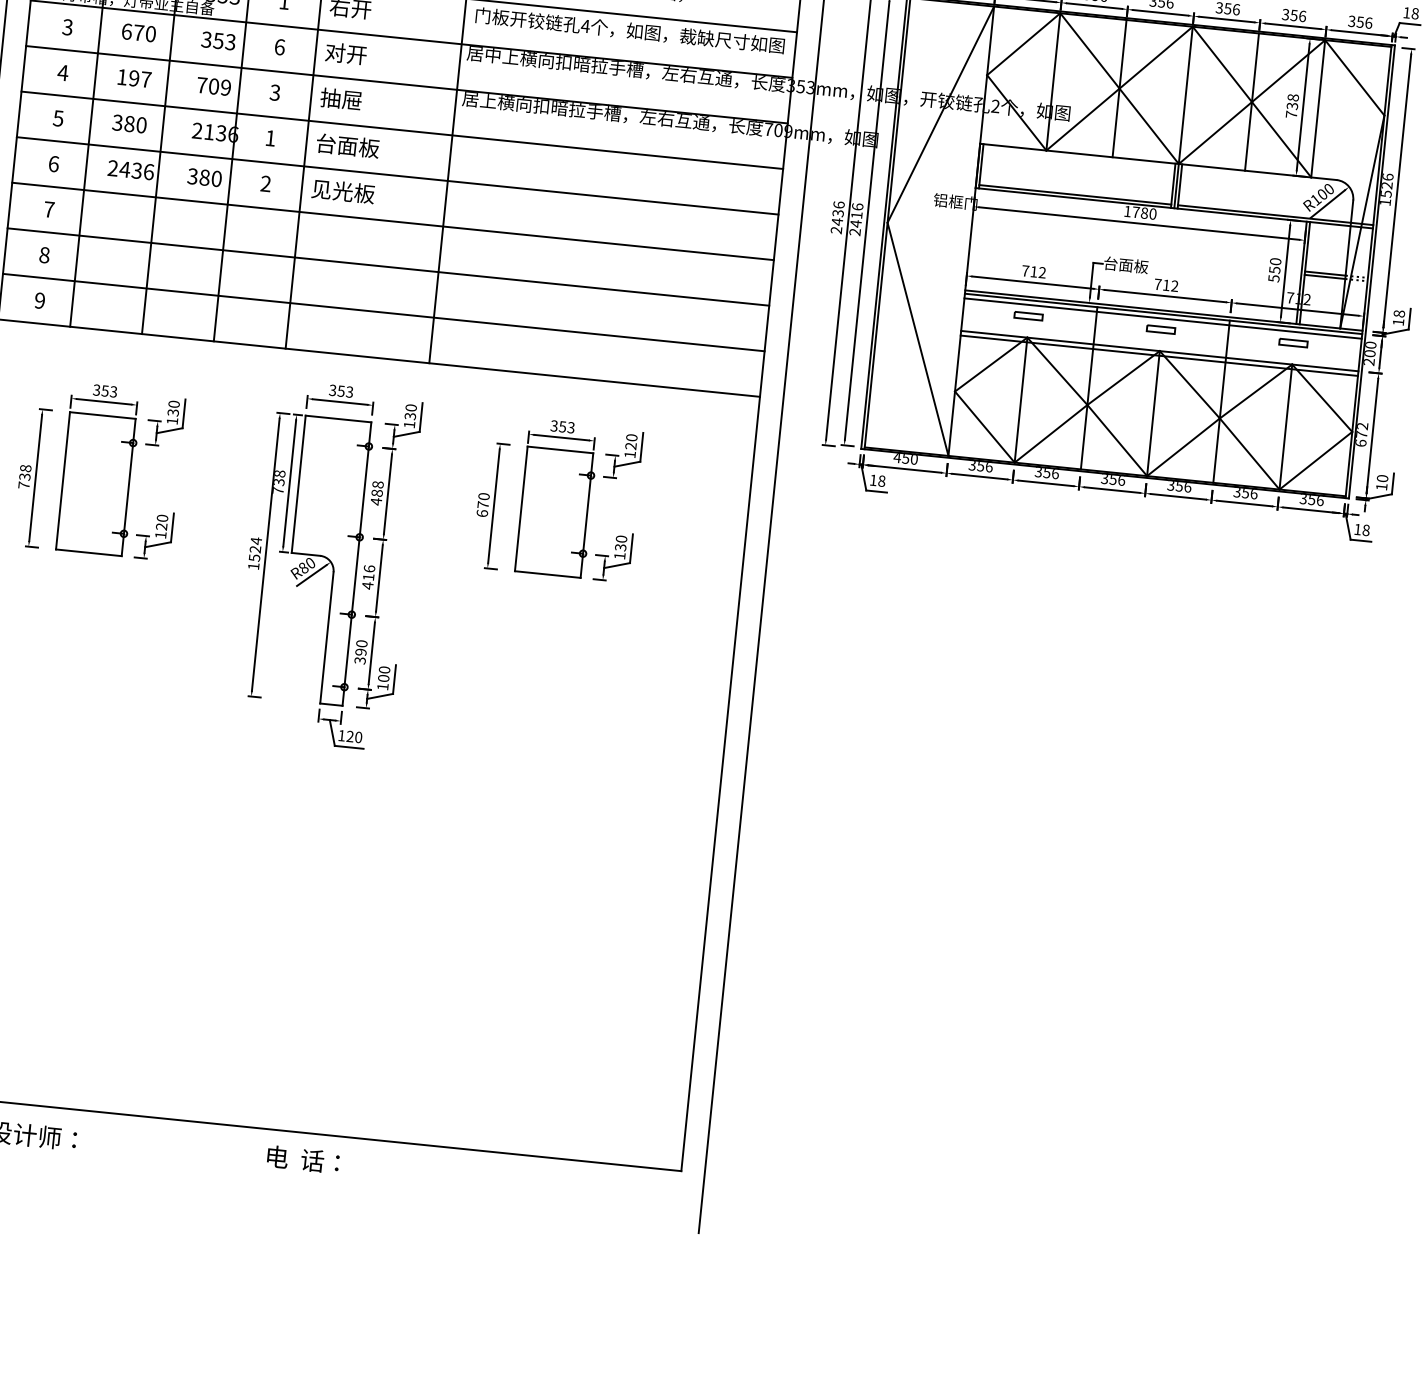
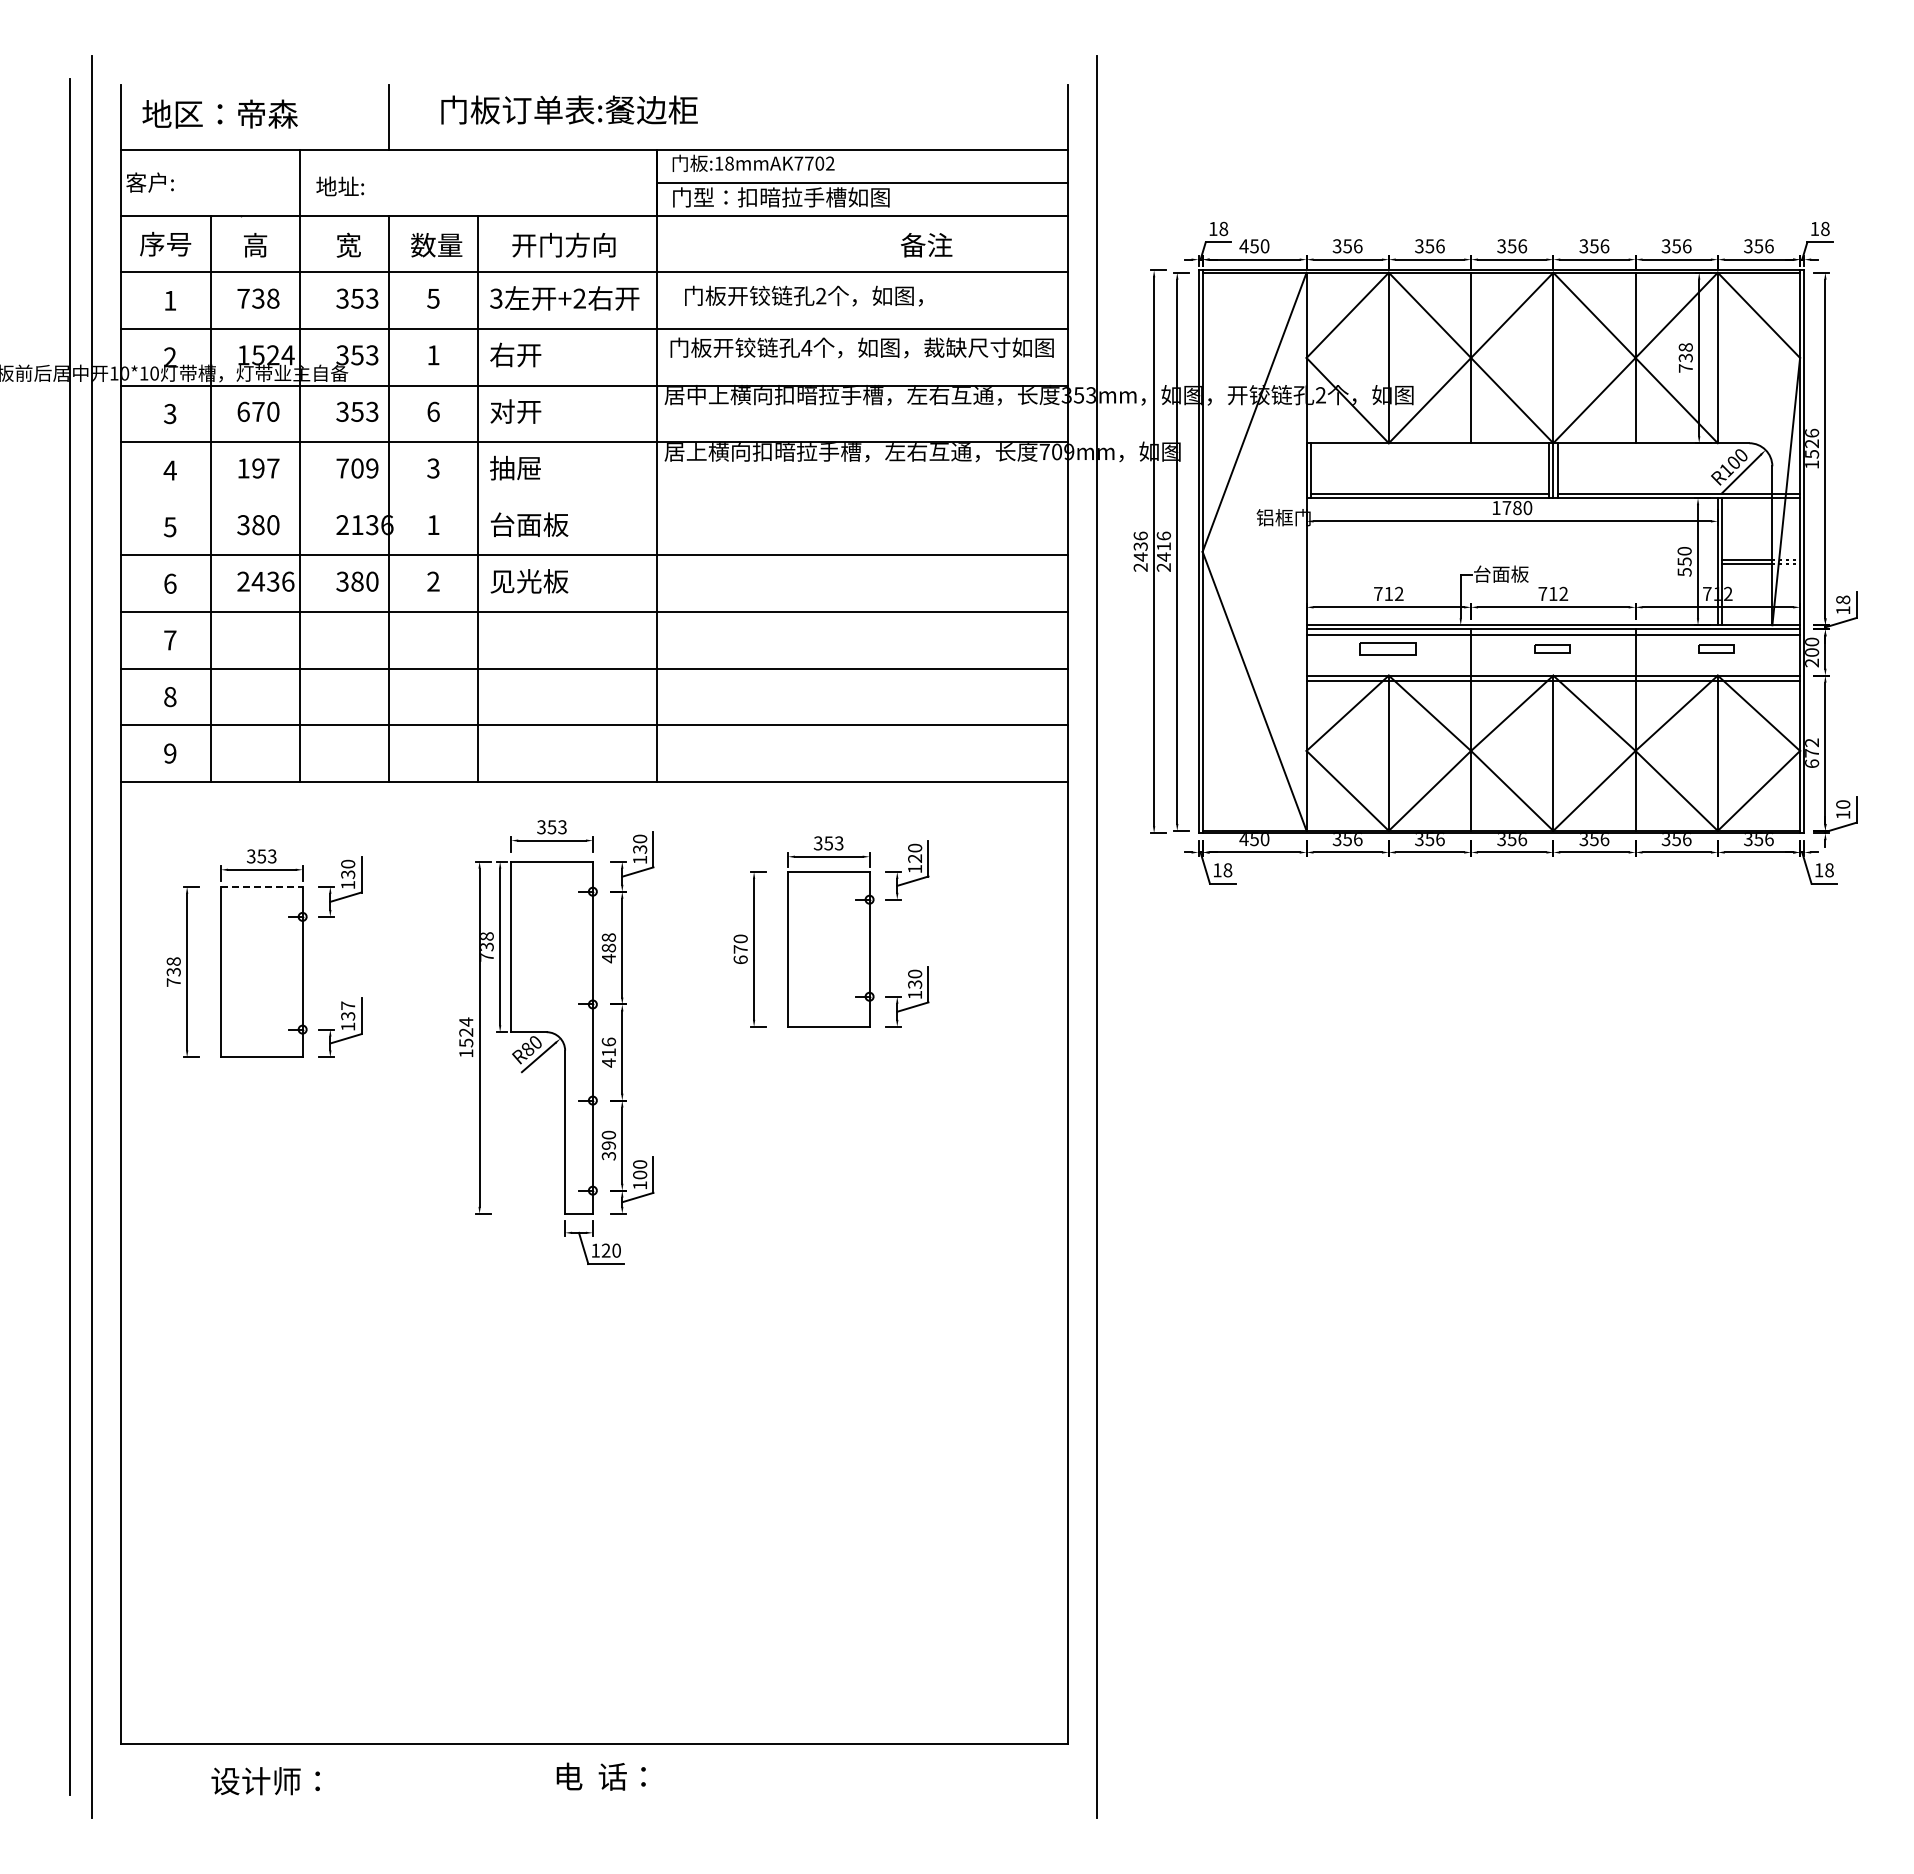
line: (402, 130) -> (594, 498), removed
part: (1028, 315) -> (1387, 648), size x1.6
line: (102, 415) -> (261, 886), solid -> dashed
text: (162, 522) -> (348, 1010), 120 -> 137

